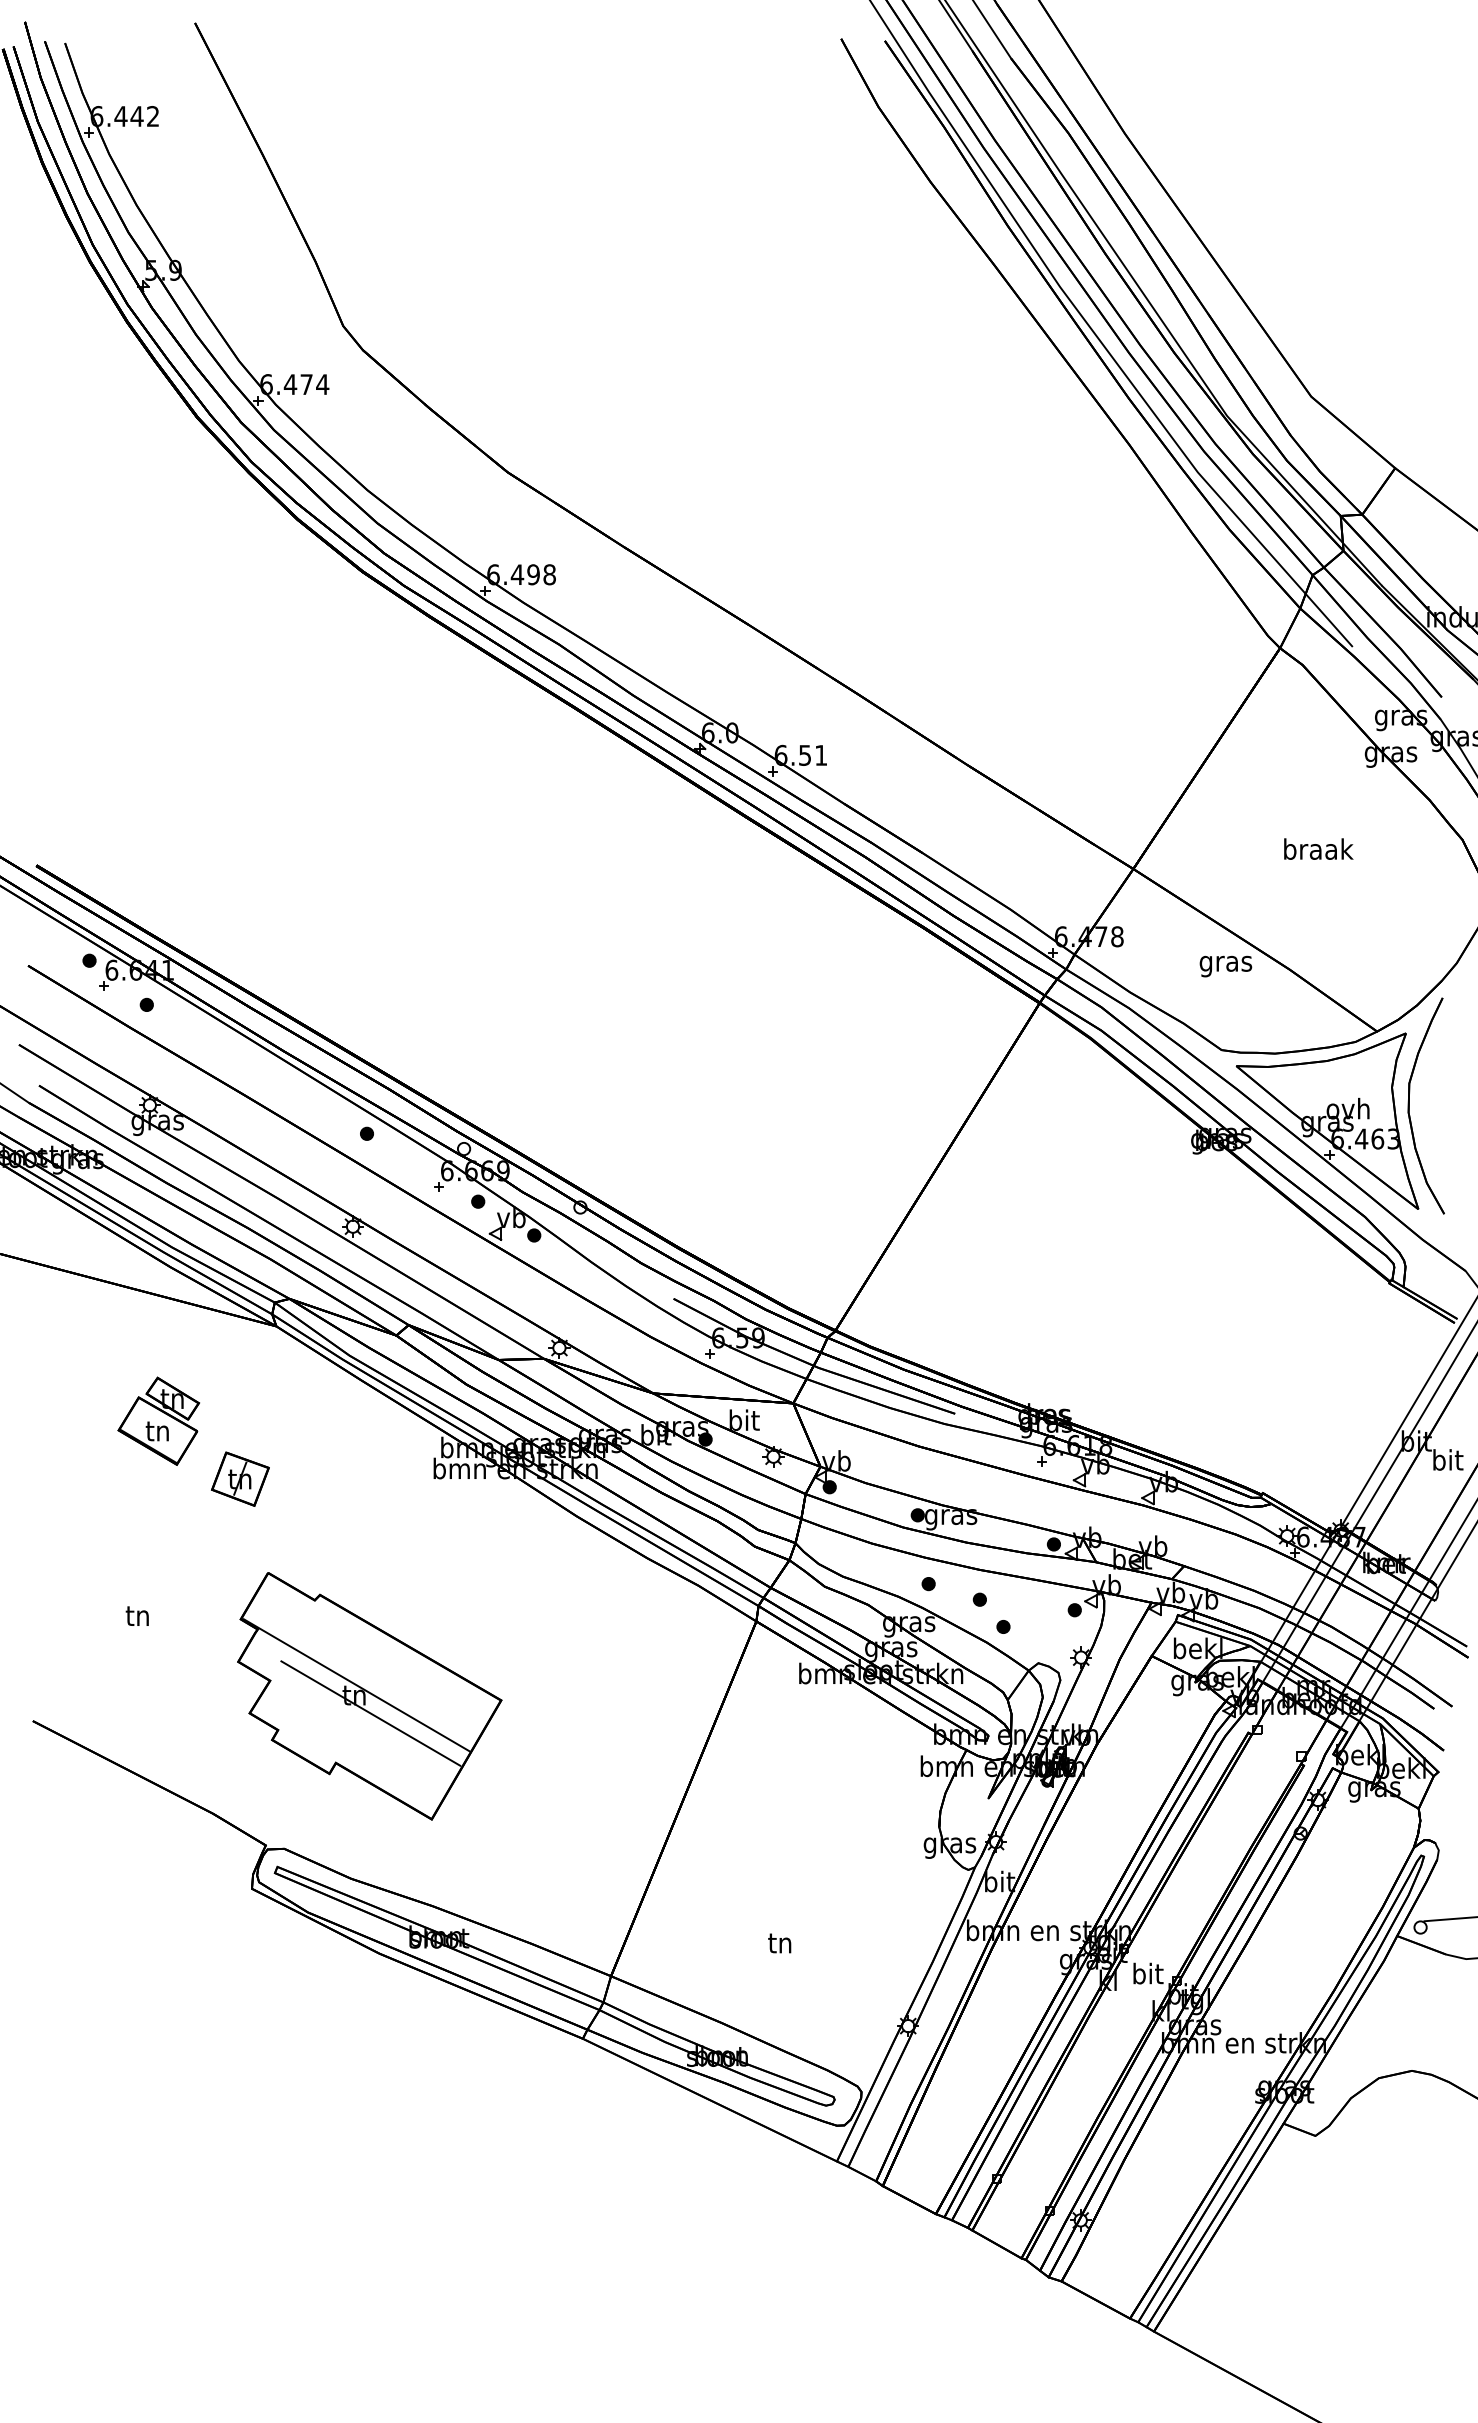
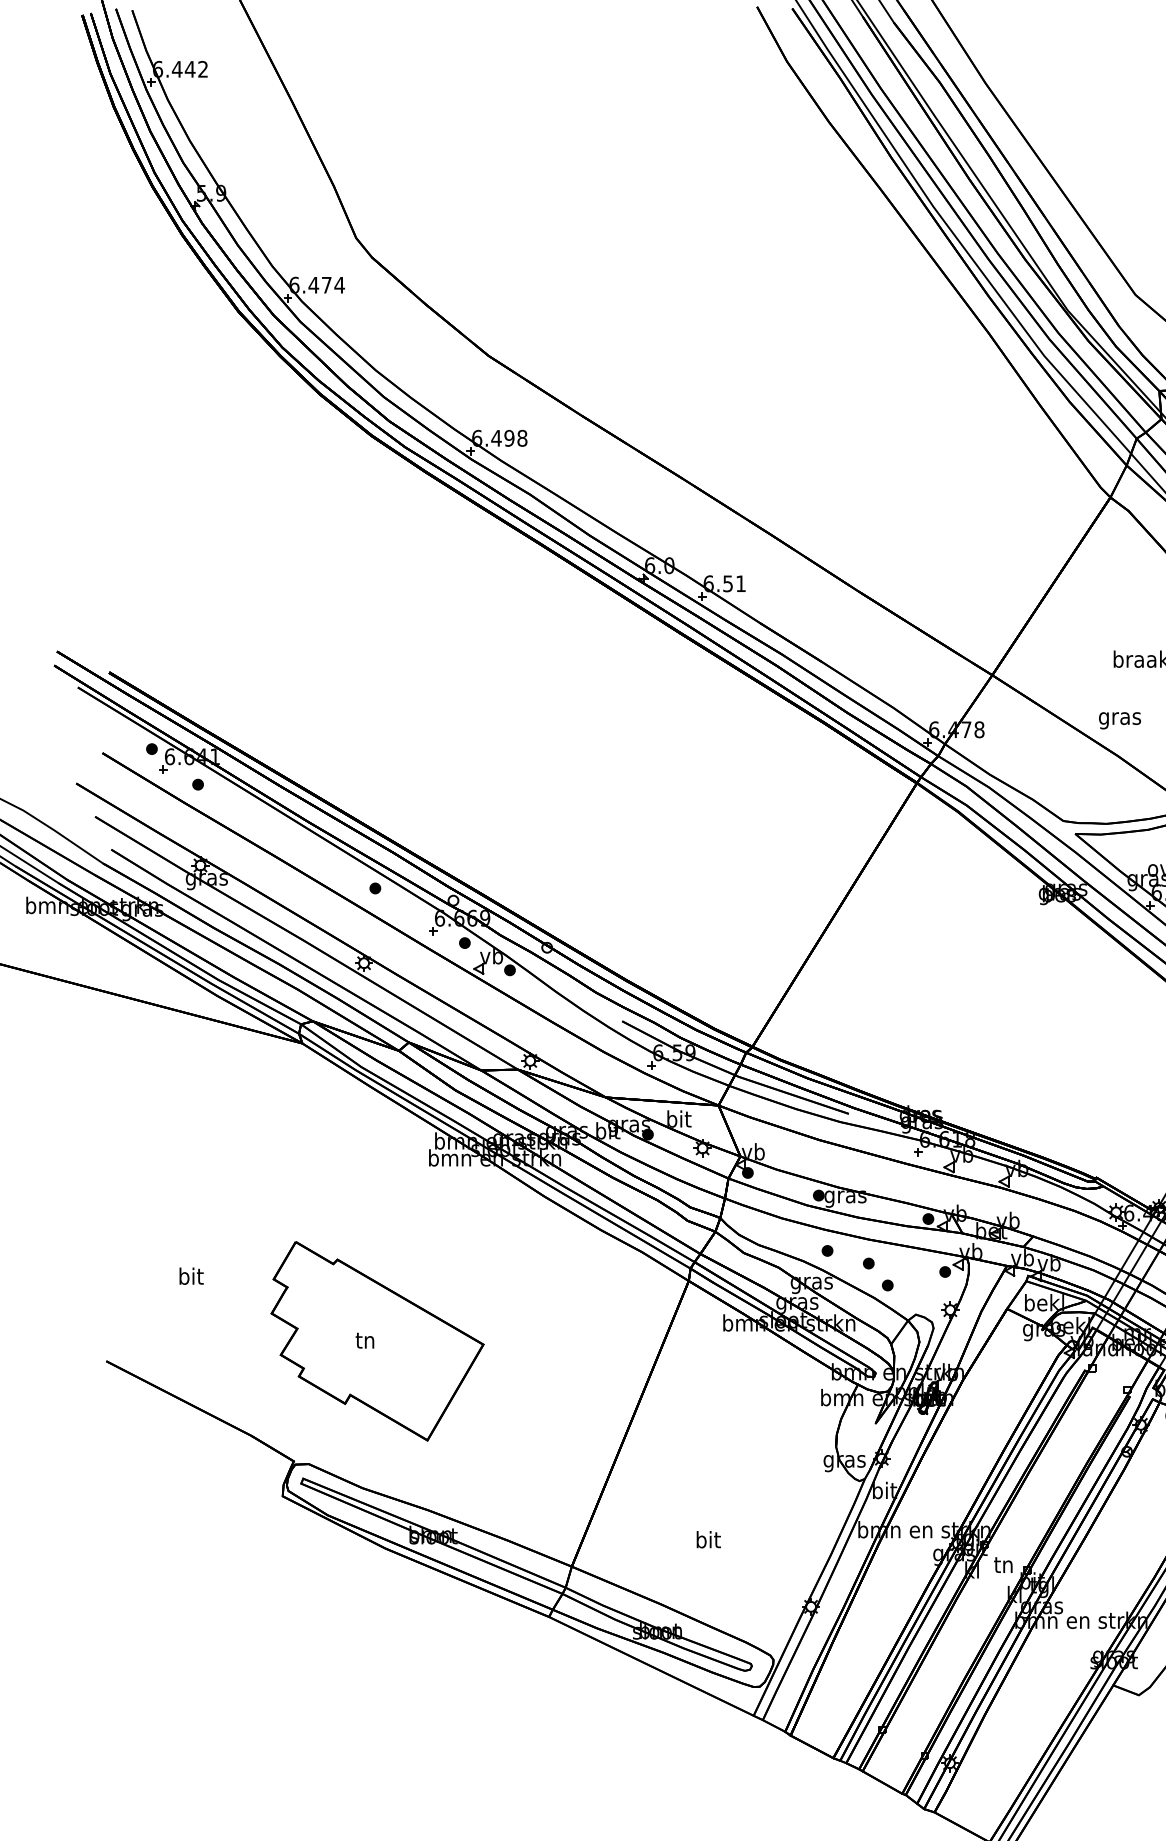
text: (1225, 966) -> (1119, 720), moved
part: (158, 1420) -> (207, 1119), removed
part: (240, 1478) -> (273, 1165), removed
text: (138, 1615) -> (191, 1276), tn -> bit
line: (356, 1685) -> (366, 1332), removed
line: (370, 1713) -> (378, 1355), removed
text: (781, 1942) -> (709, 1539), tn -> bit
text: (1148, 1973) -> (1004, 1564), bit -> tn

